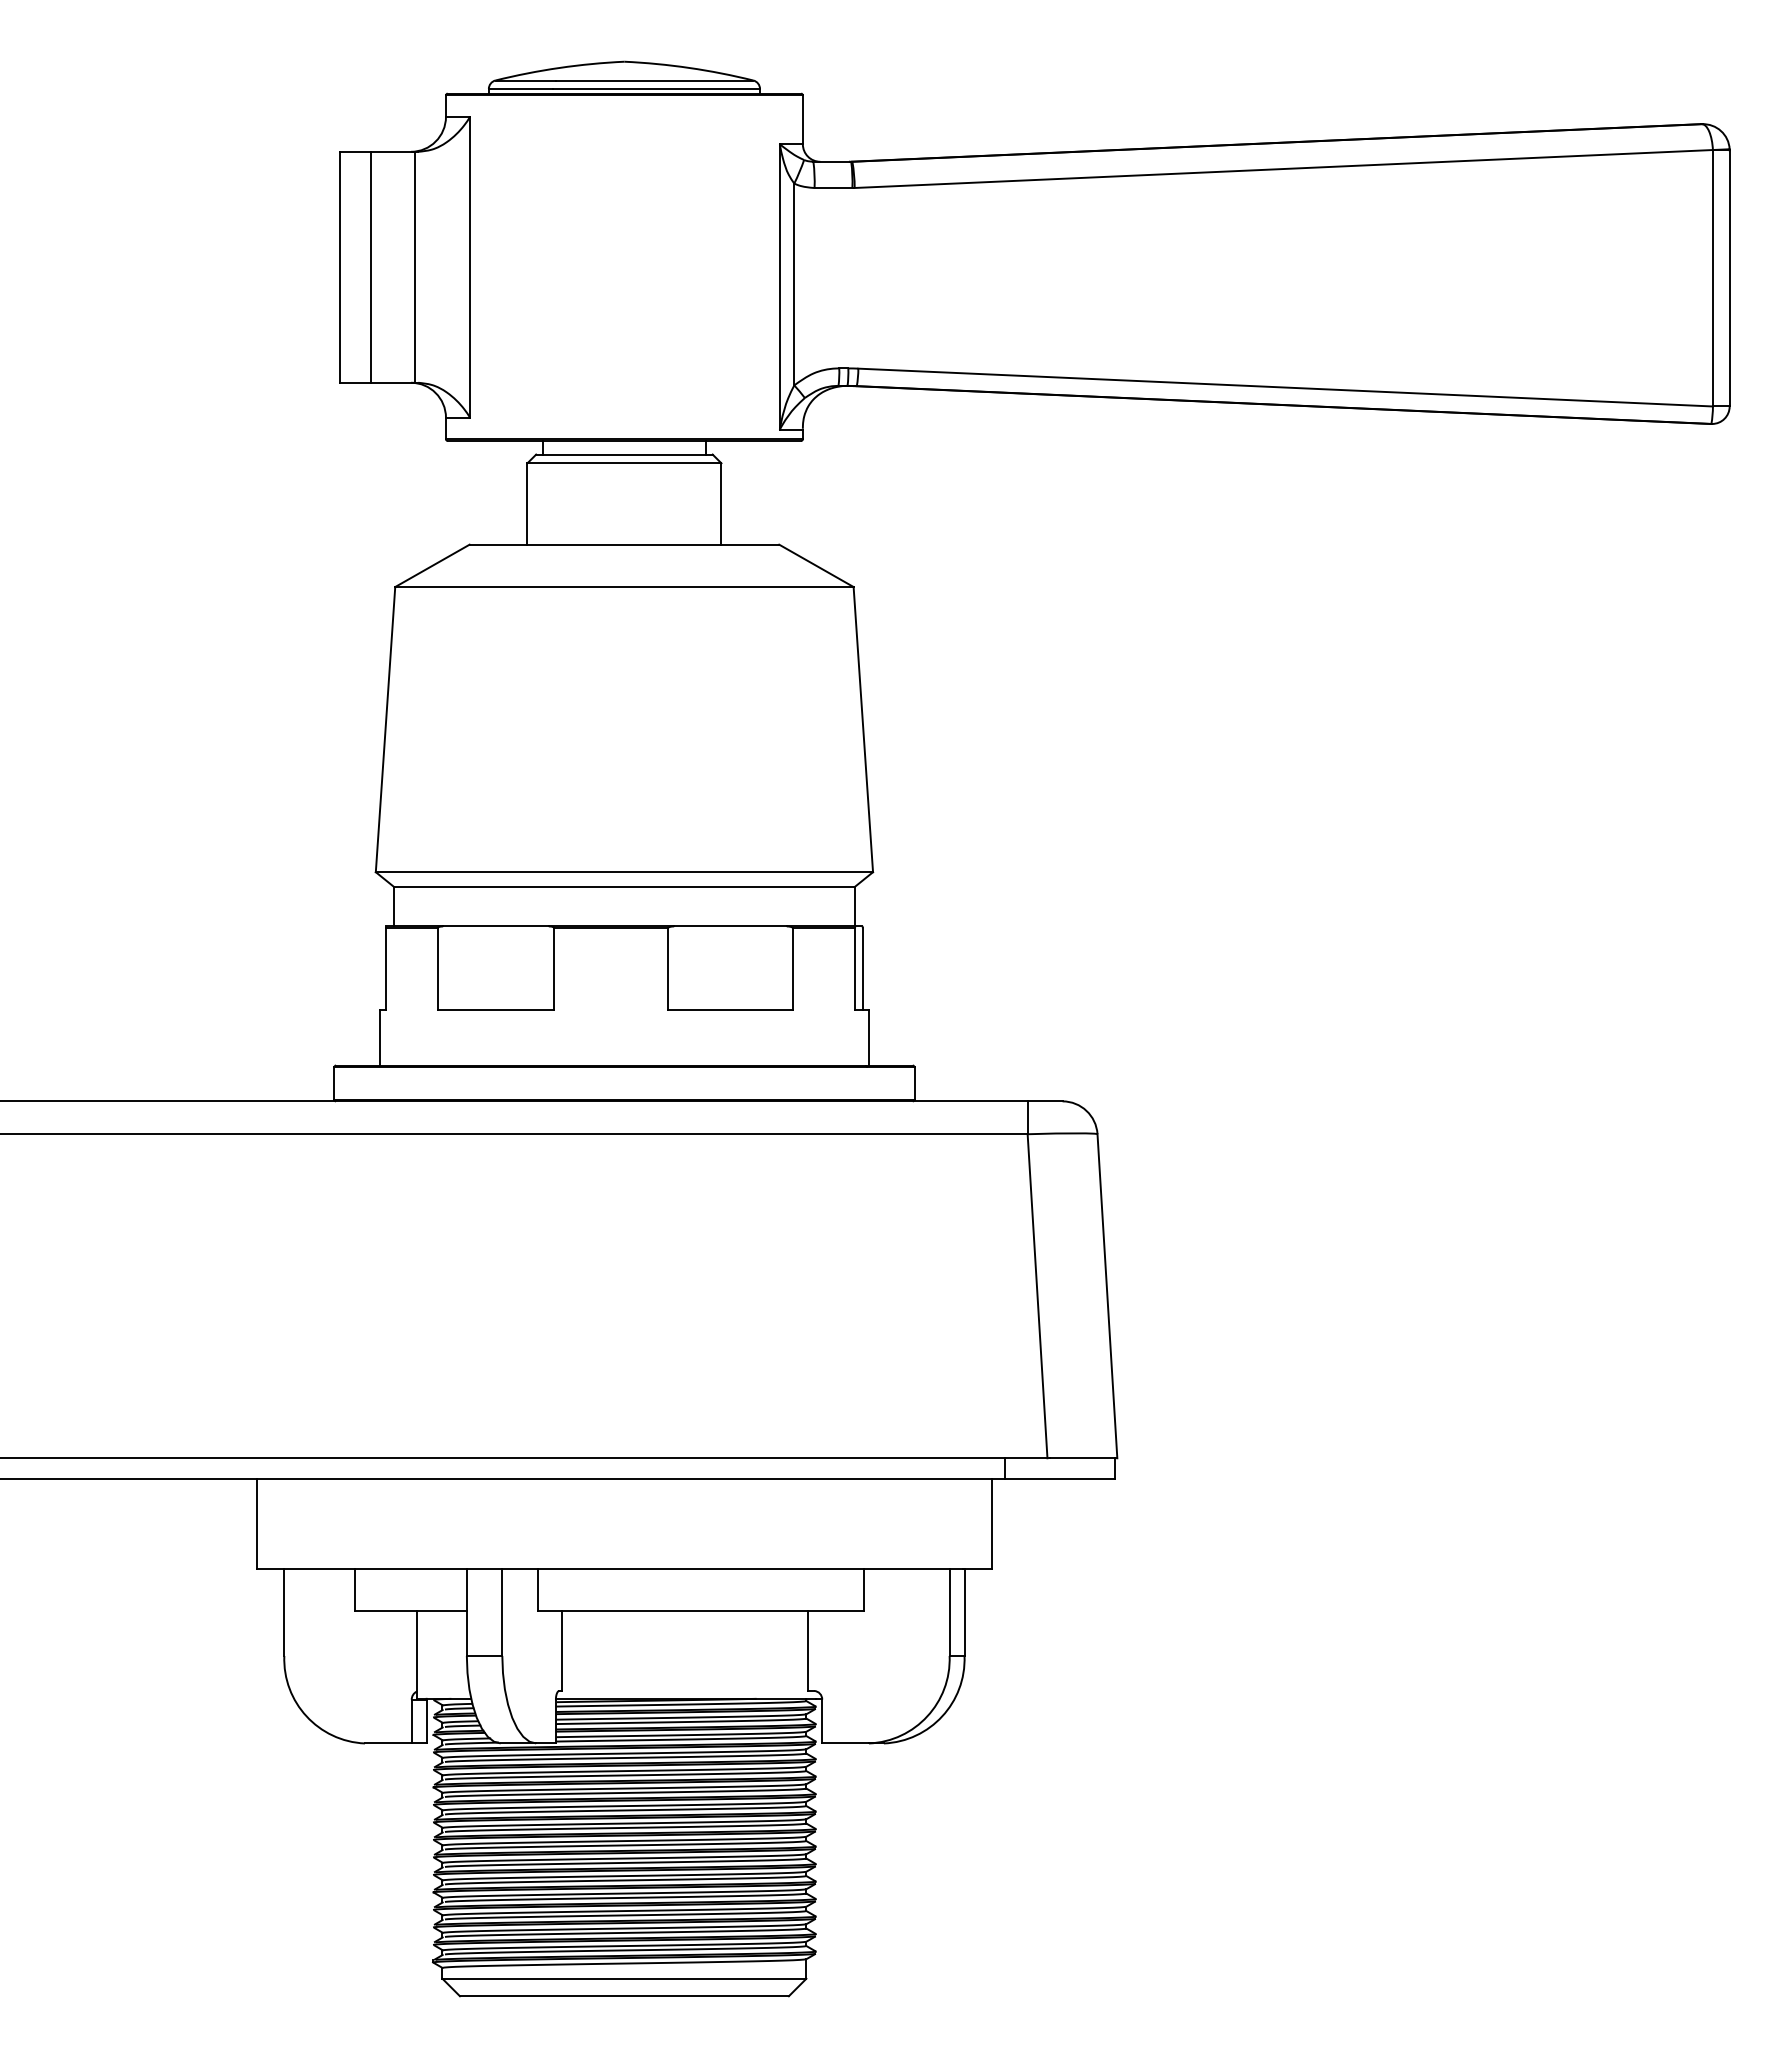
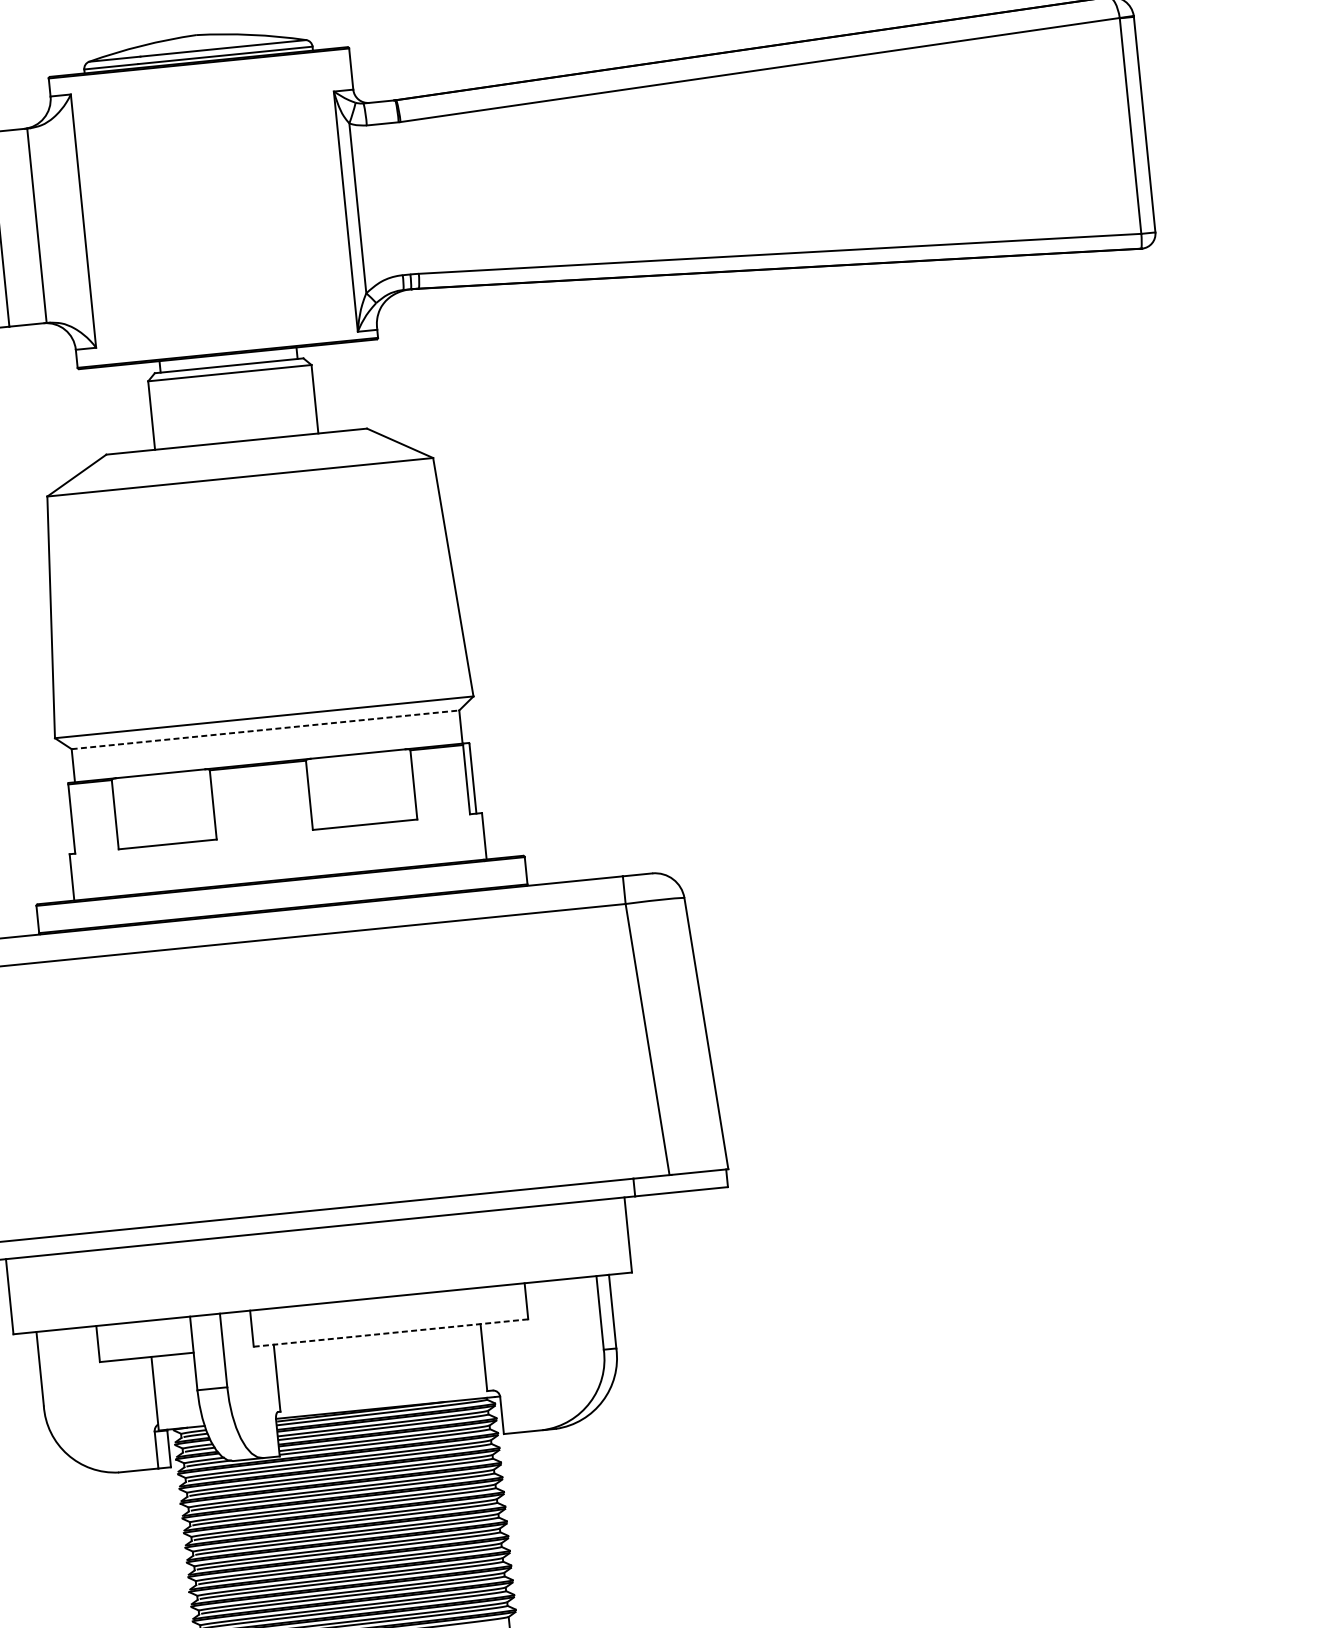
line: (624, 887) -> (265, 730), solid -> dashed
line: (701, 1611) -> (391, 1333), solid -> dashed

